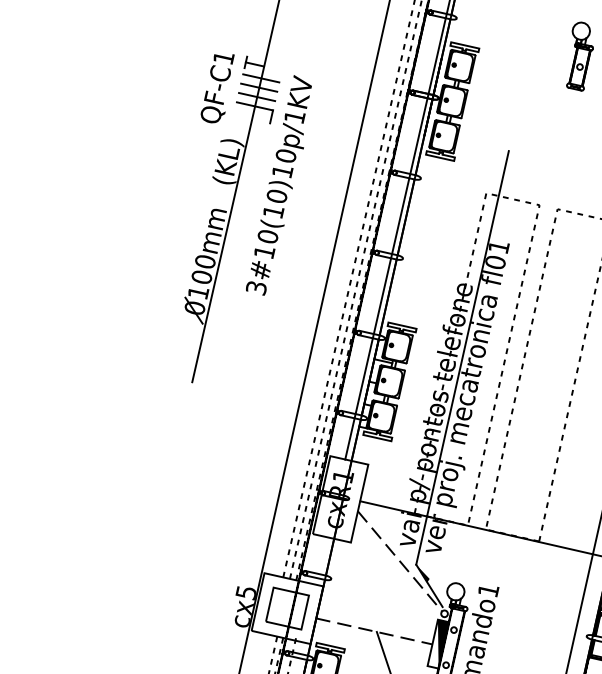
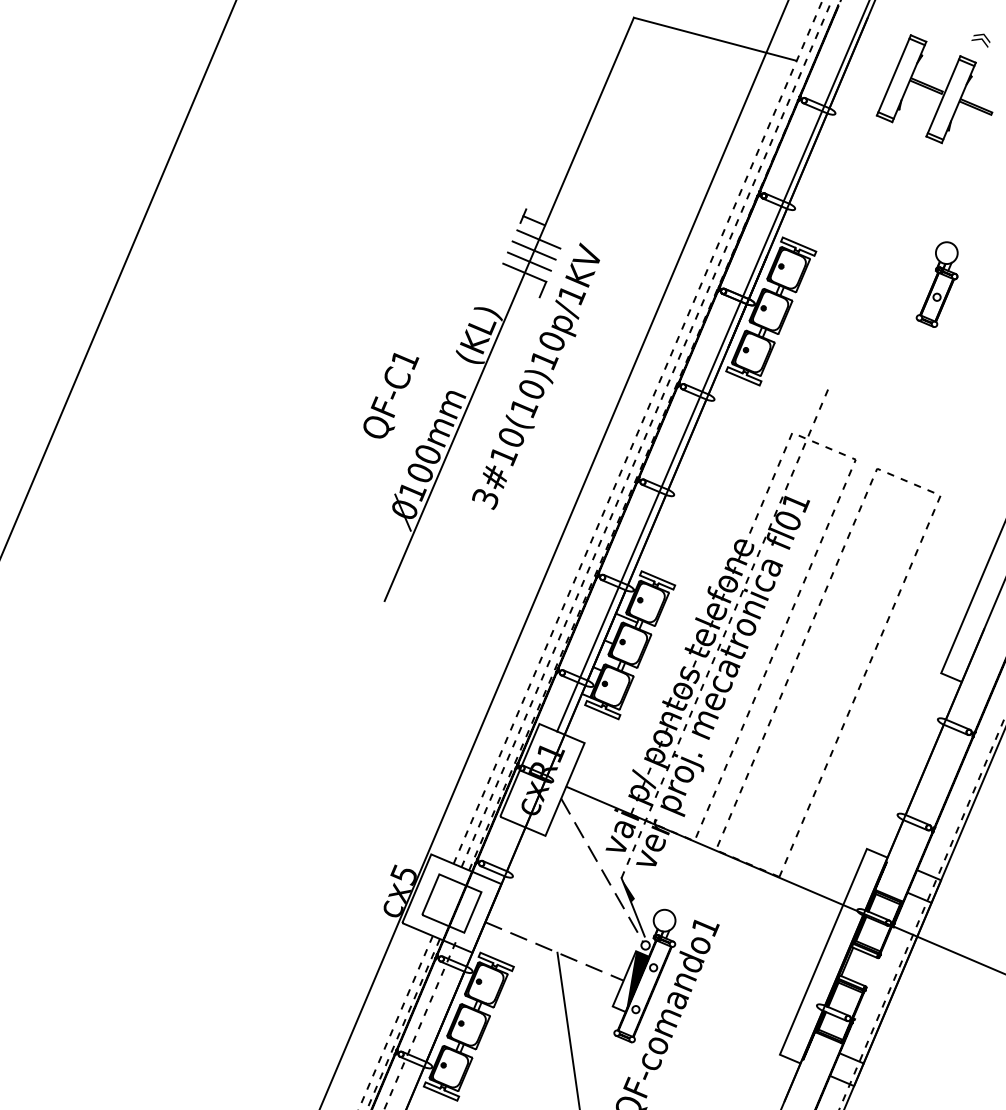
text: (218, 87) -> (391, 395), moved
line: (462, 357) -> (725, 631), solid -> dashed

